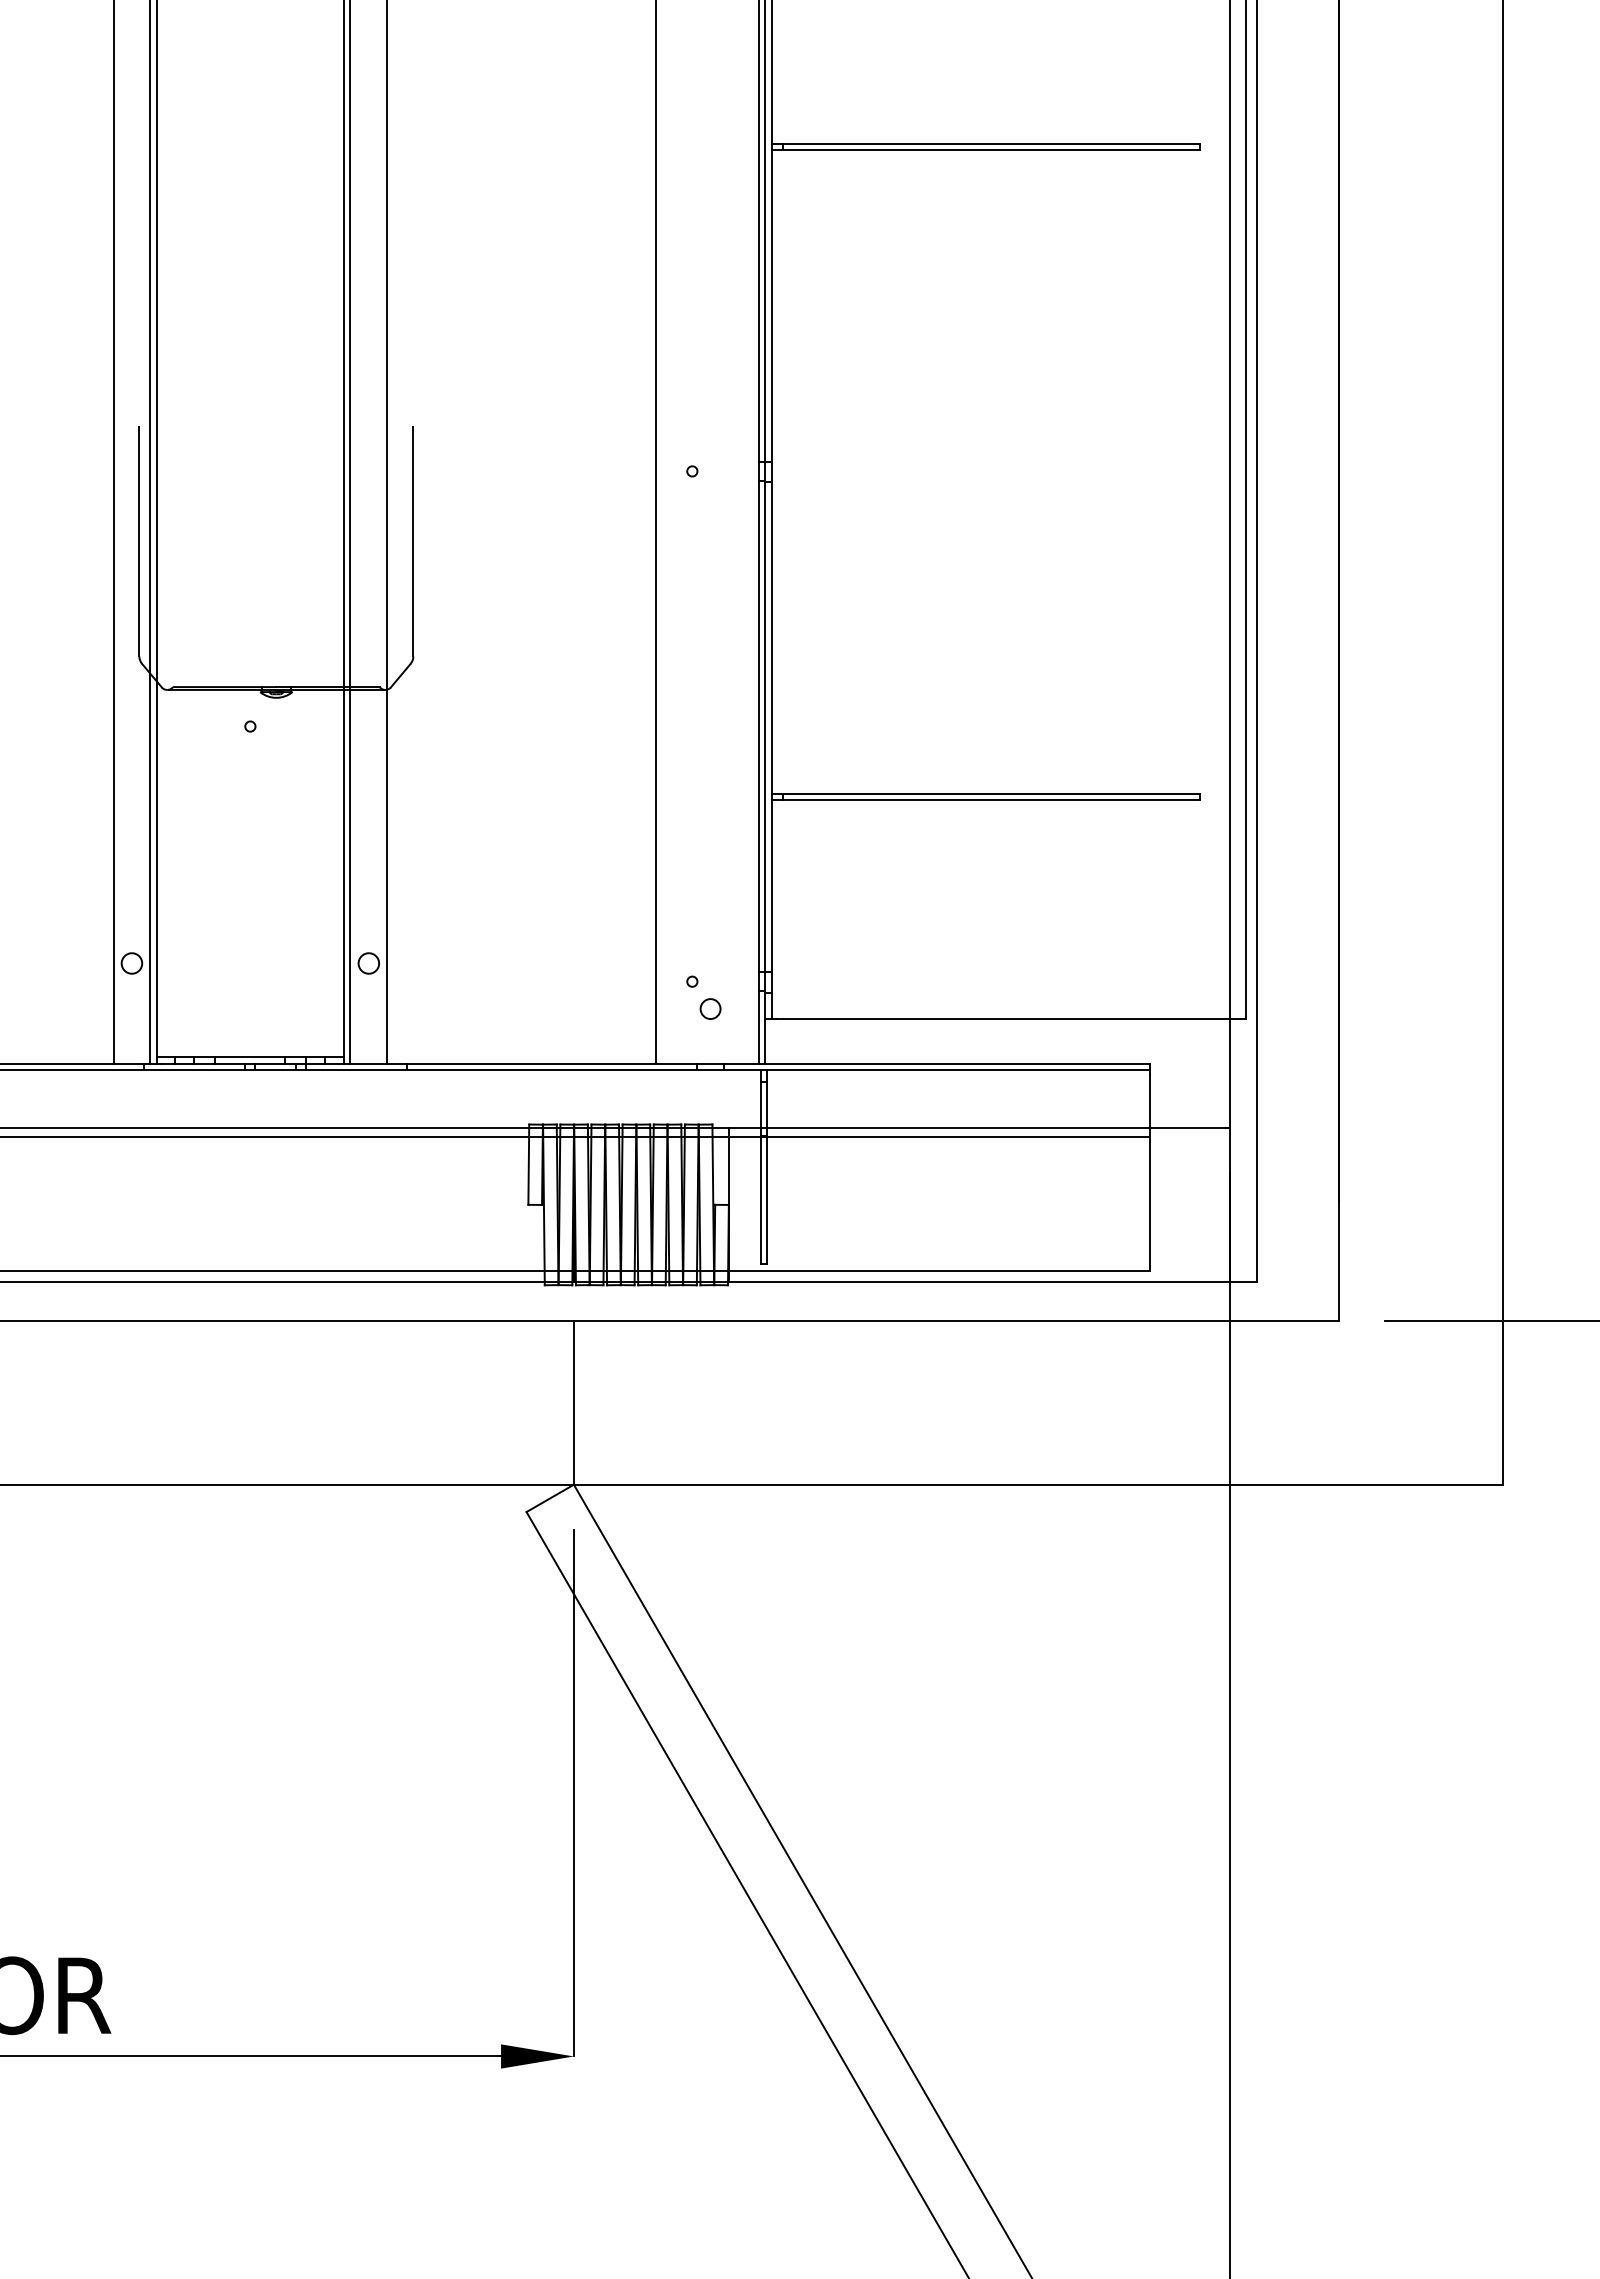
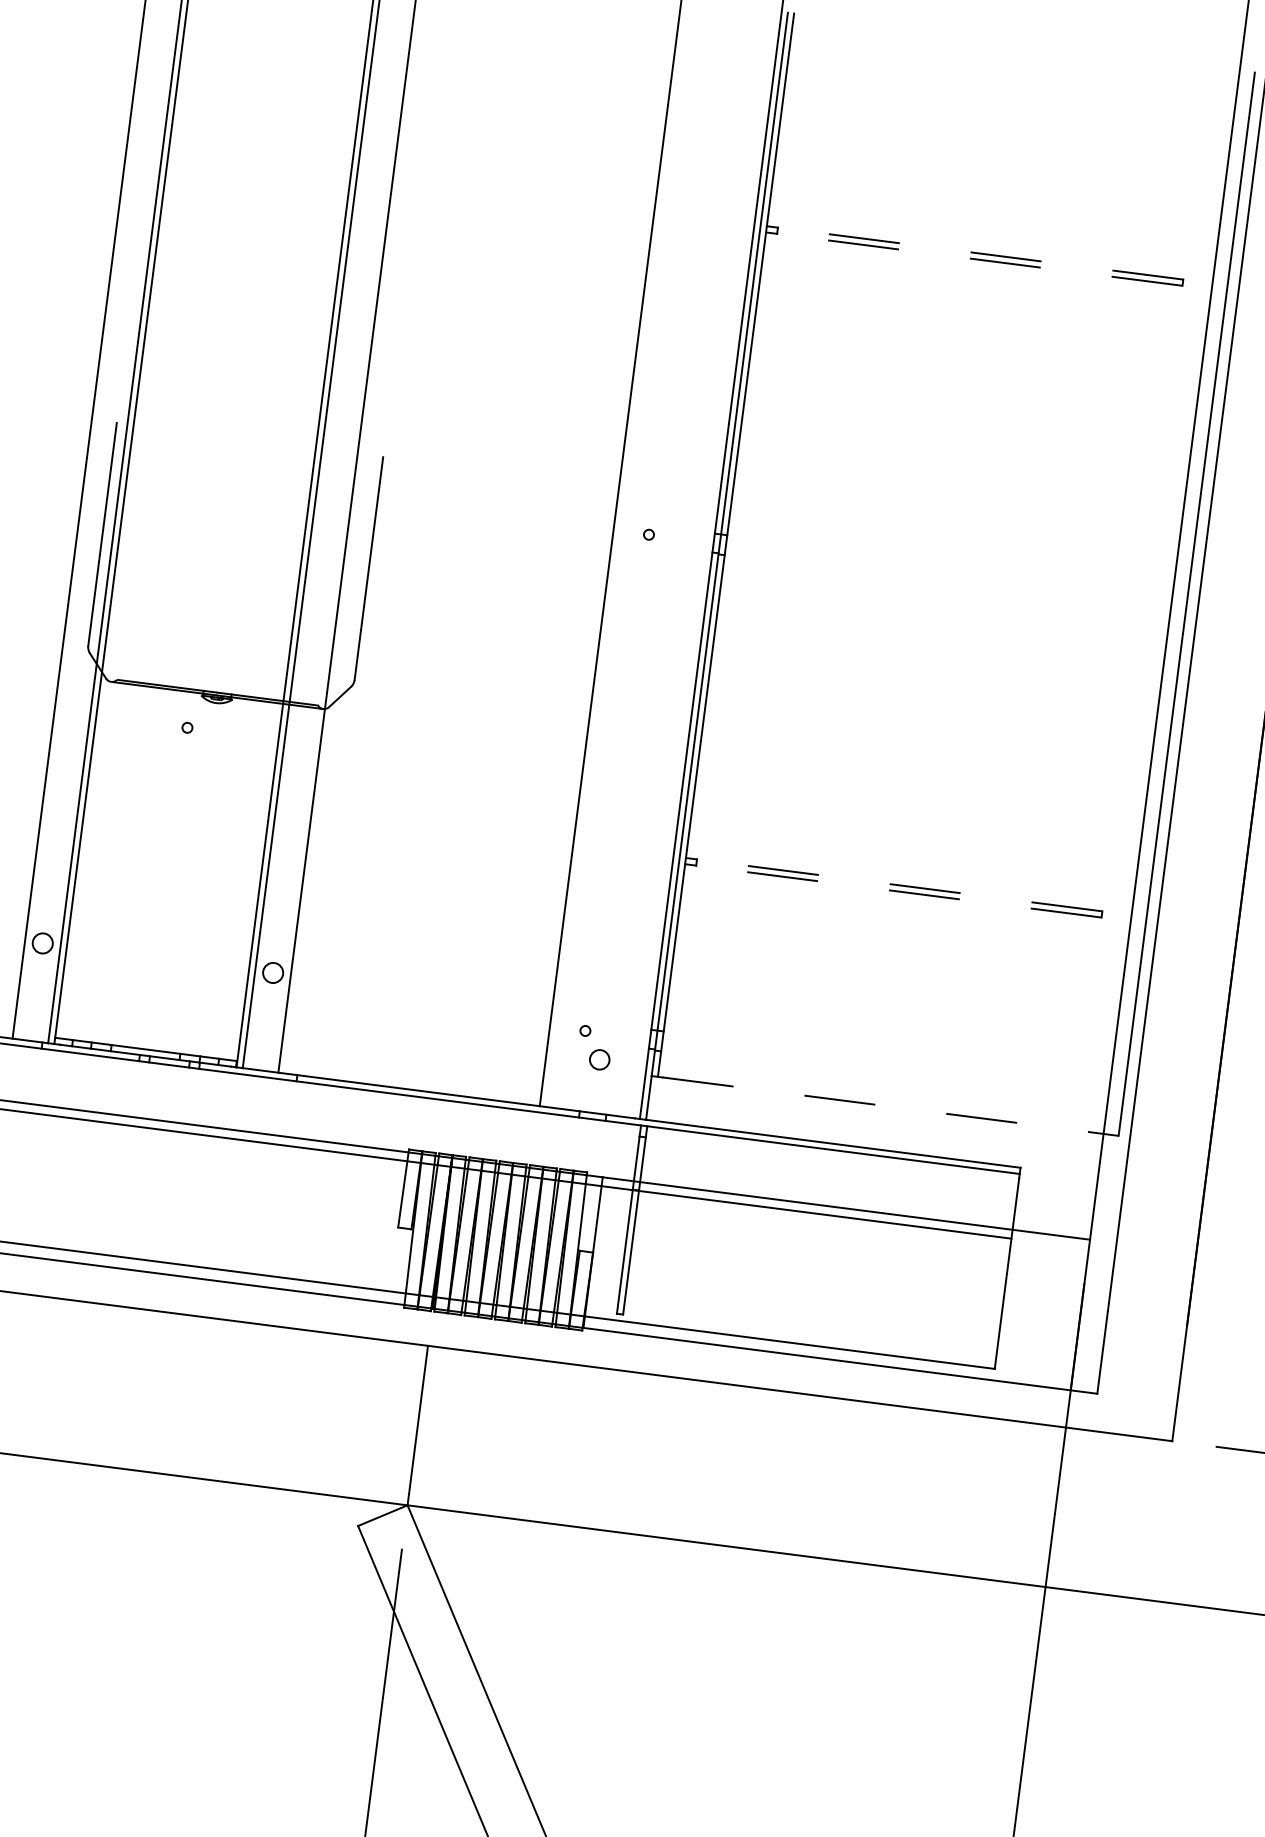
line: (990, 143) -> (979, 253), solid -> dashed
line: (990, 150) -> (978, 259), solid -> dashed
line: (990, 793) -> (898, 885), solid -> dashed
line: (990, 800) -> (897, 891), solid -> dashed
line: (1011, 1018) -> (891, 1106), solid -> dashed

